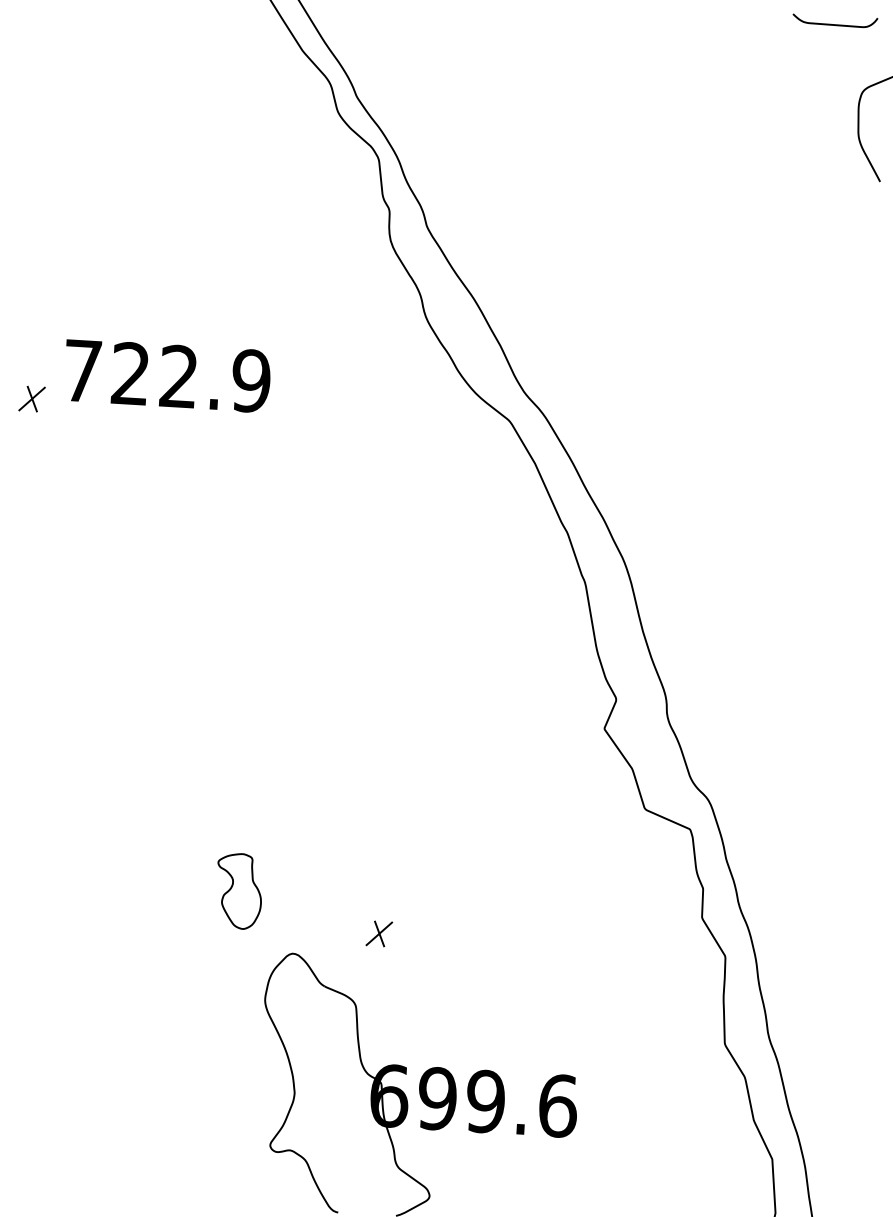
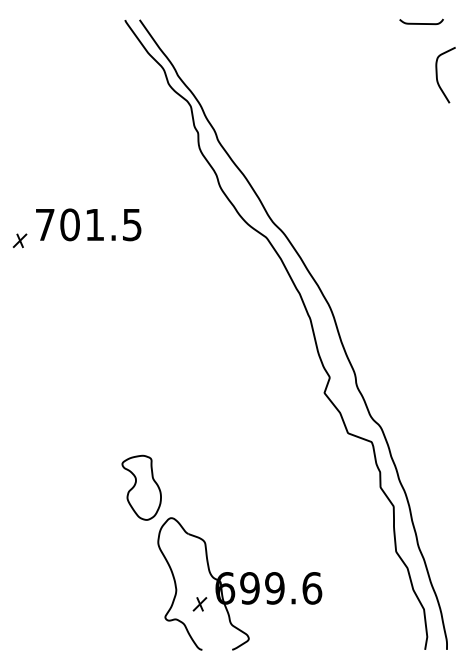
text: (189, 376) -> (100, 224), 722.9 -> 701.5
part: (238, 890) -> (141, 487), size x1.67
part: (378, 934) -> (199, 604), moved

